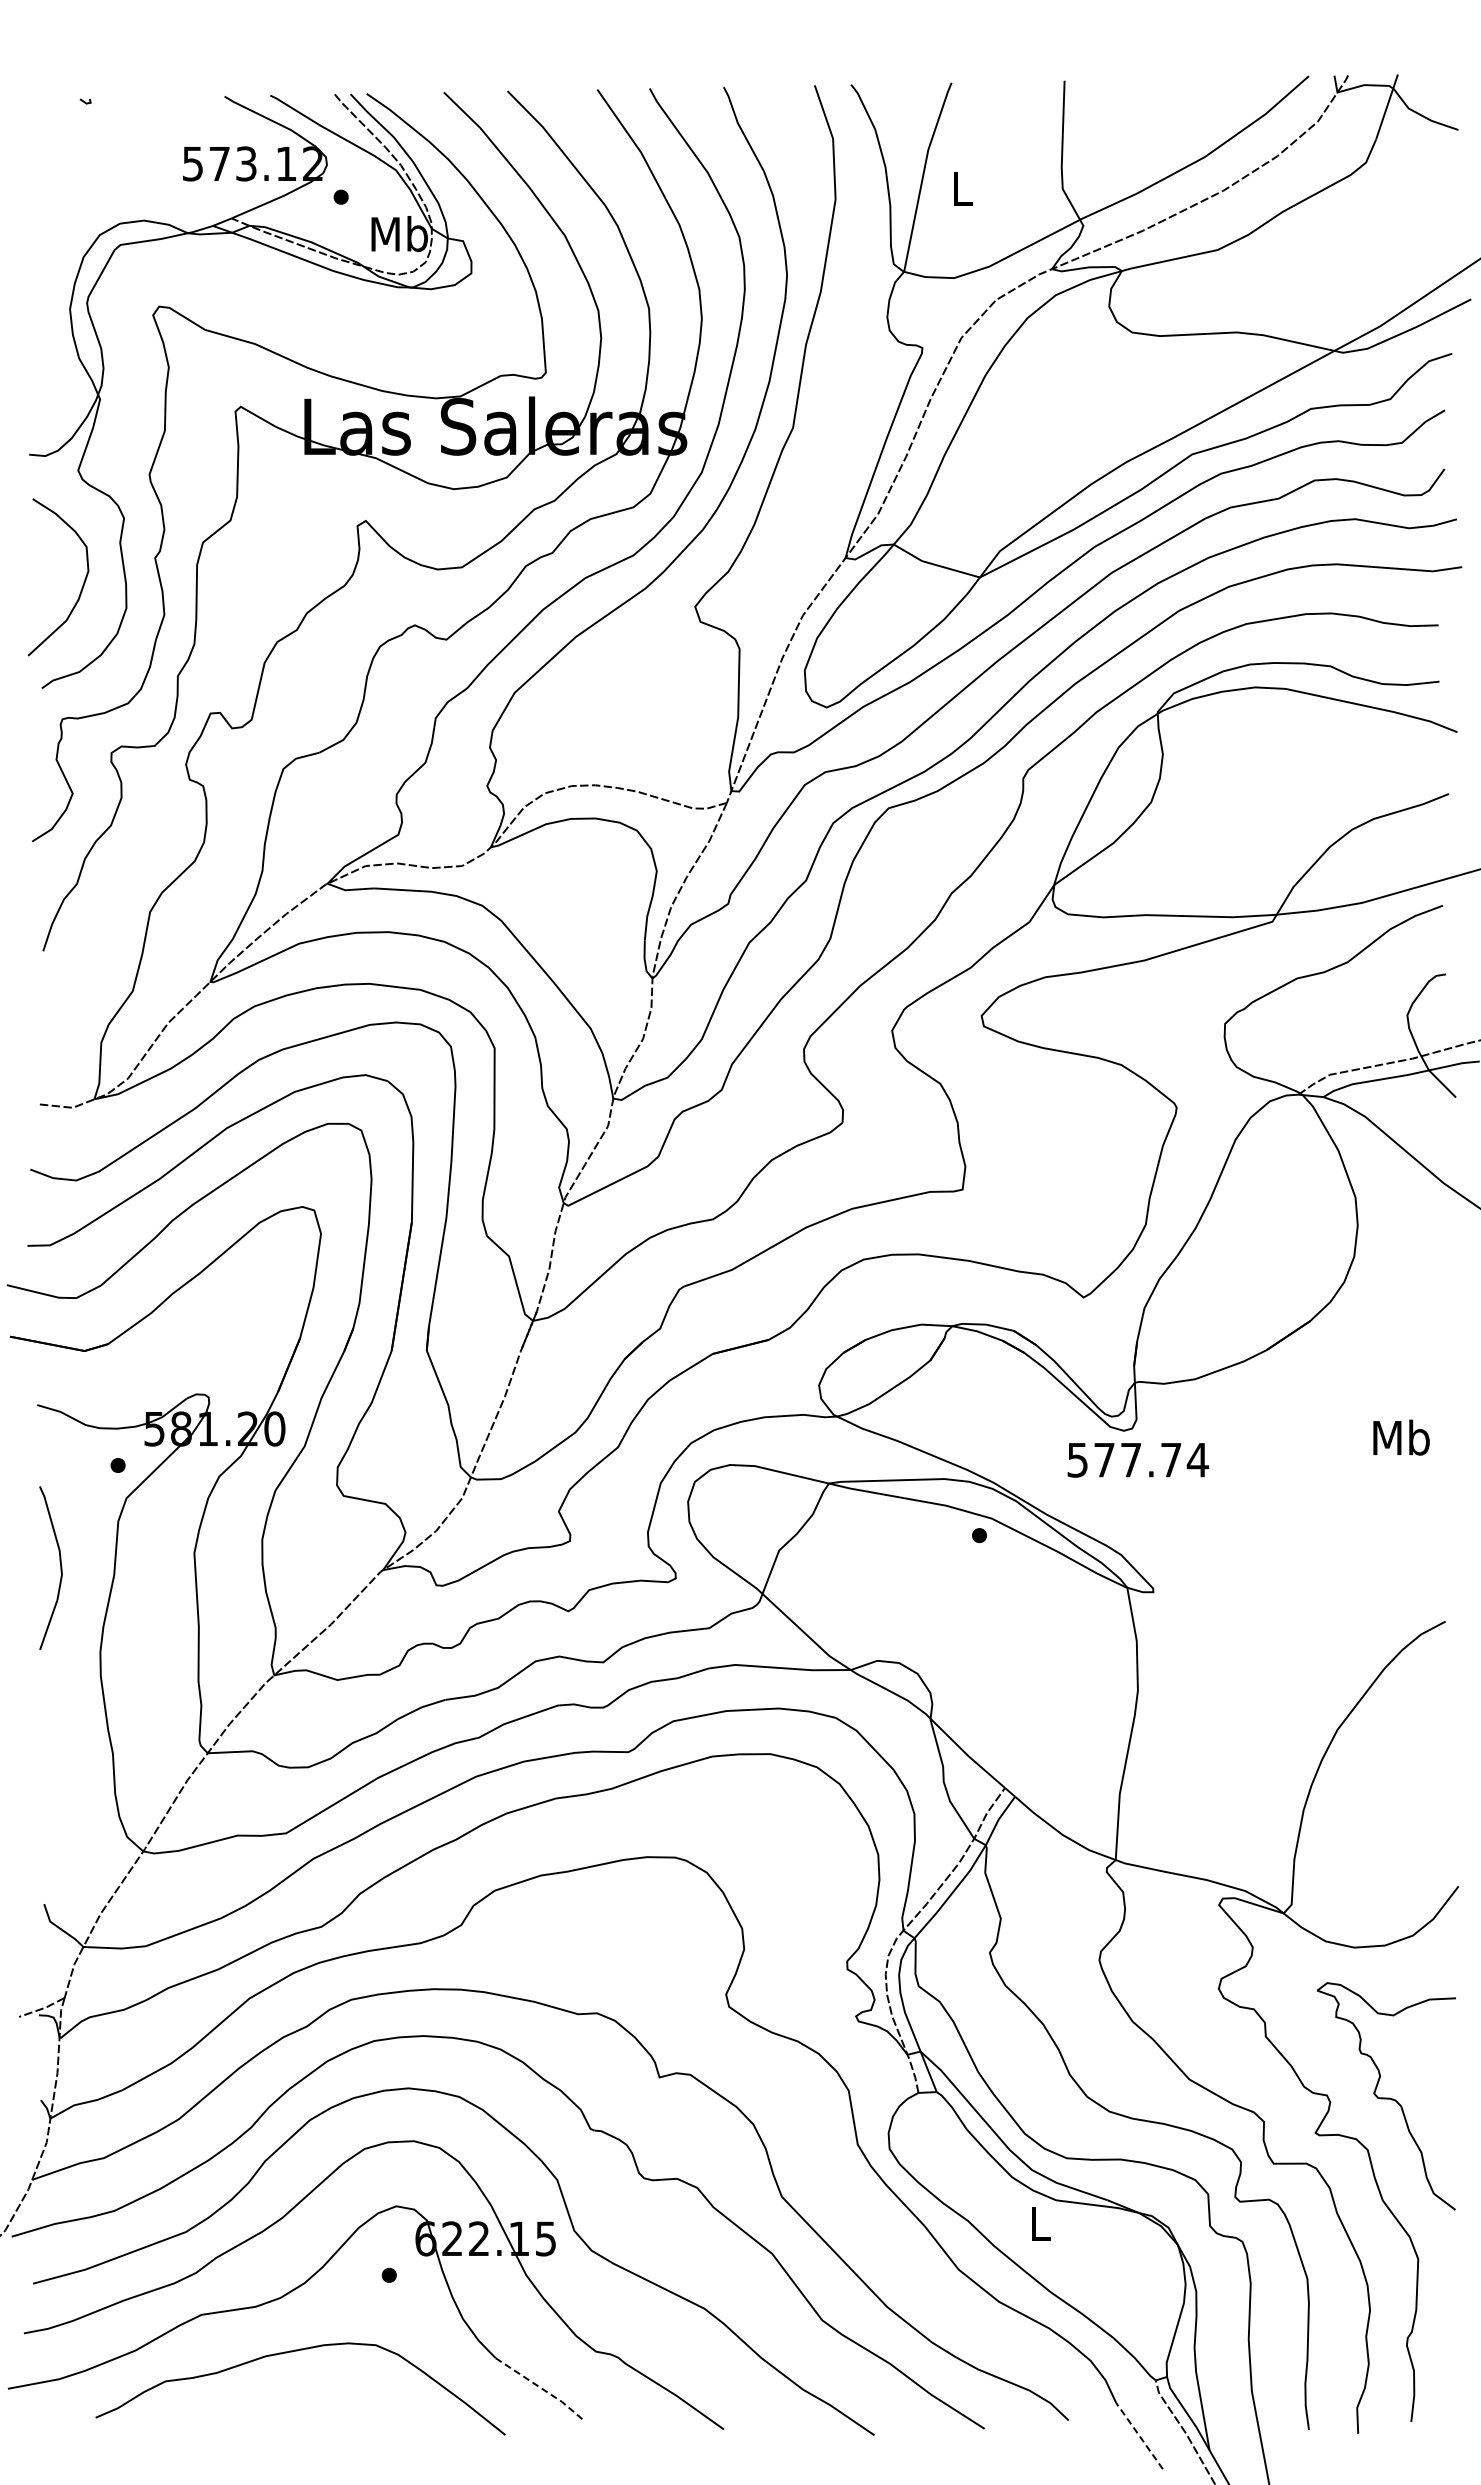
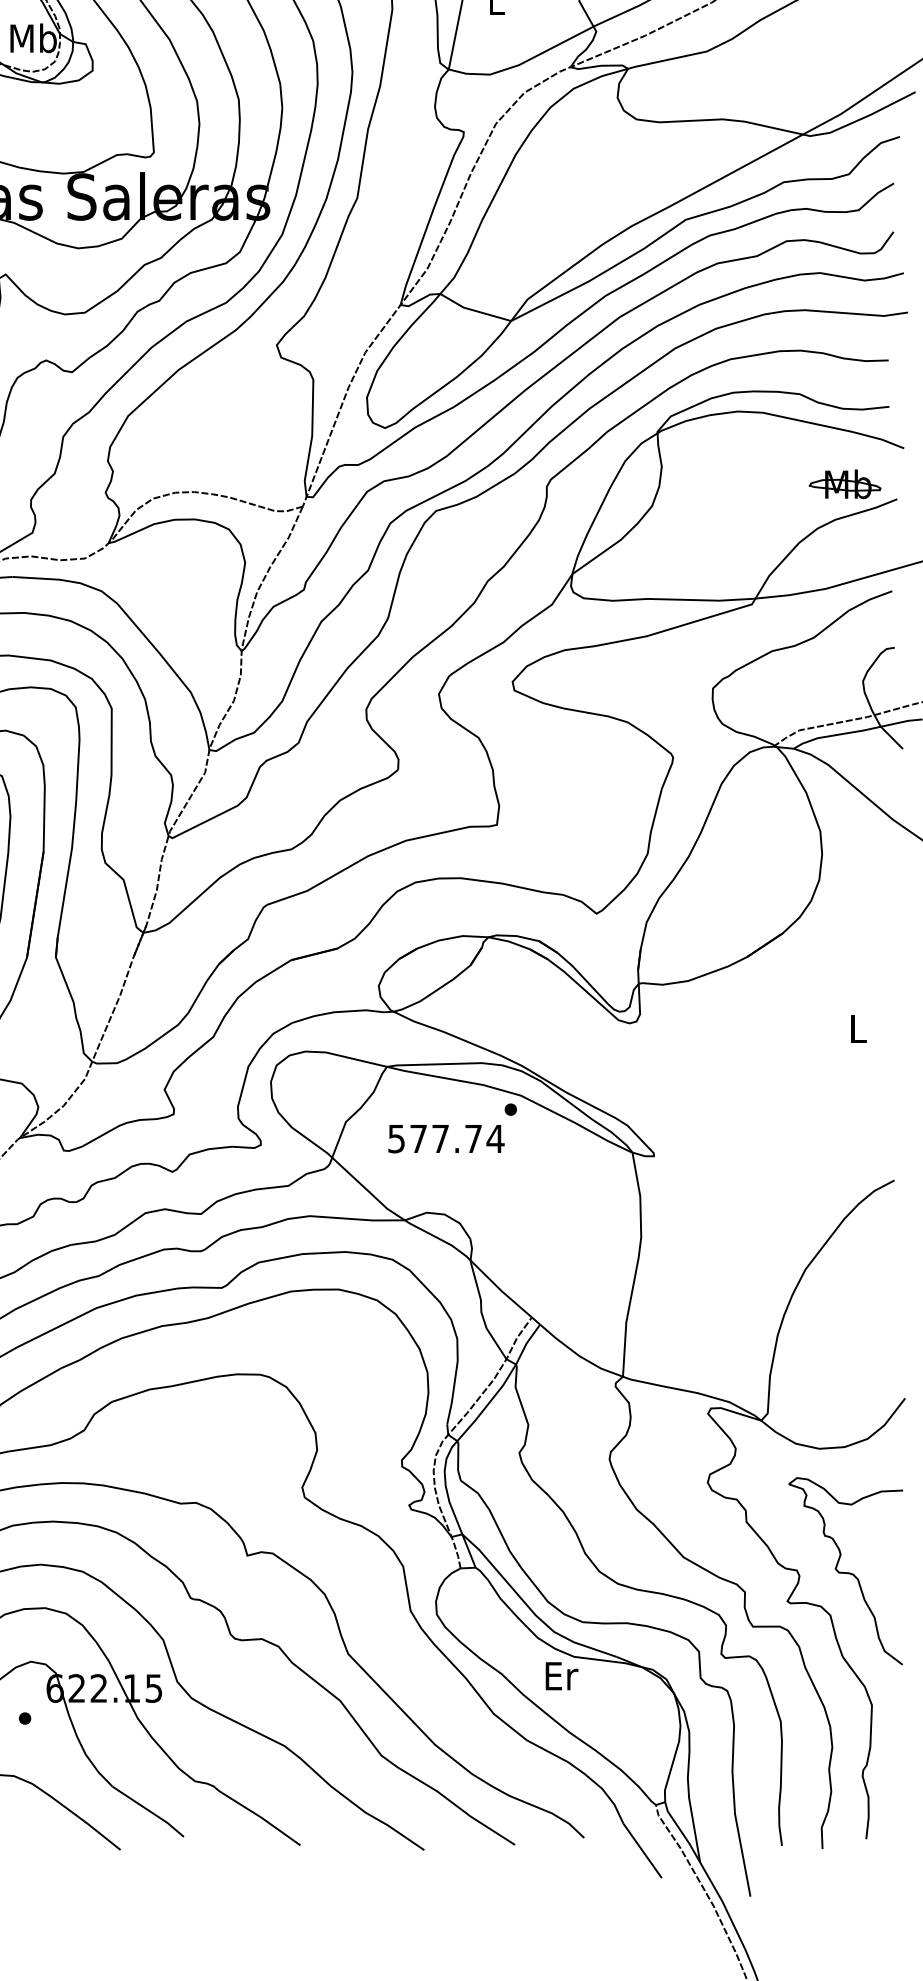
part: (1385, 775) -> (845, 484), added
text: (1401, 1437) -> (858, 1028), Mb -> L
text: (1138, 1460) -> (446, 1139), moved
text: (1041, 2223) -> (561, 1675), L -> Er
line: (540, 2387) -> (149, 1810), dashed -> solid
line: (1139, 2435) -> (642, 1850), dashed -> solid

